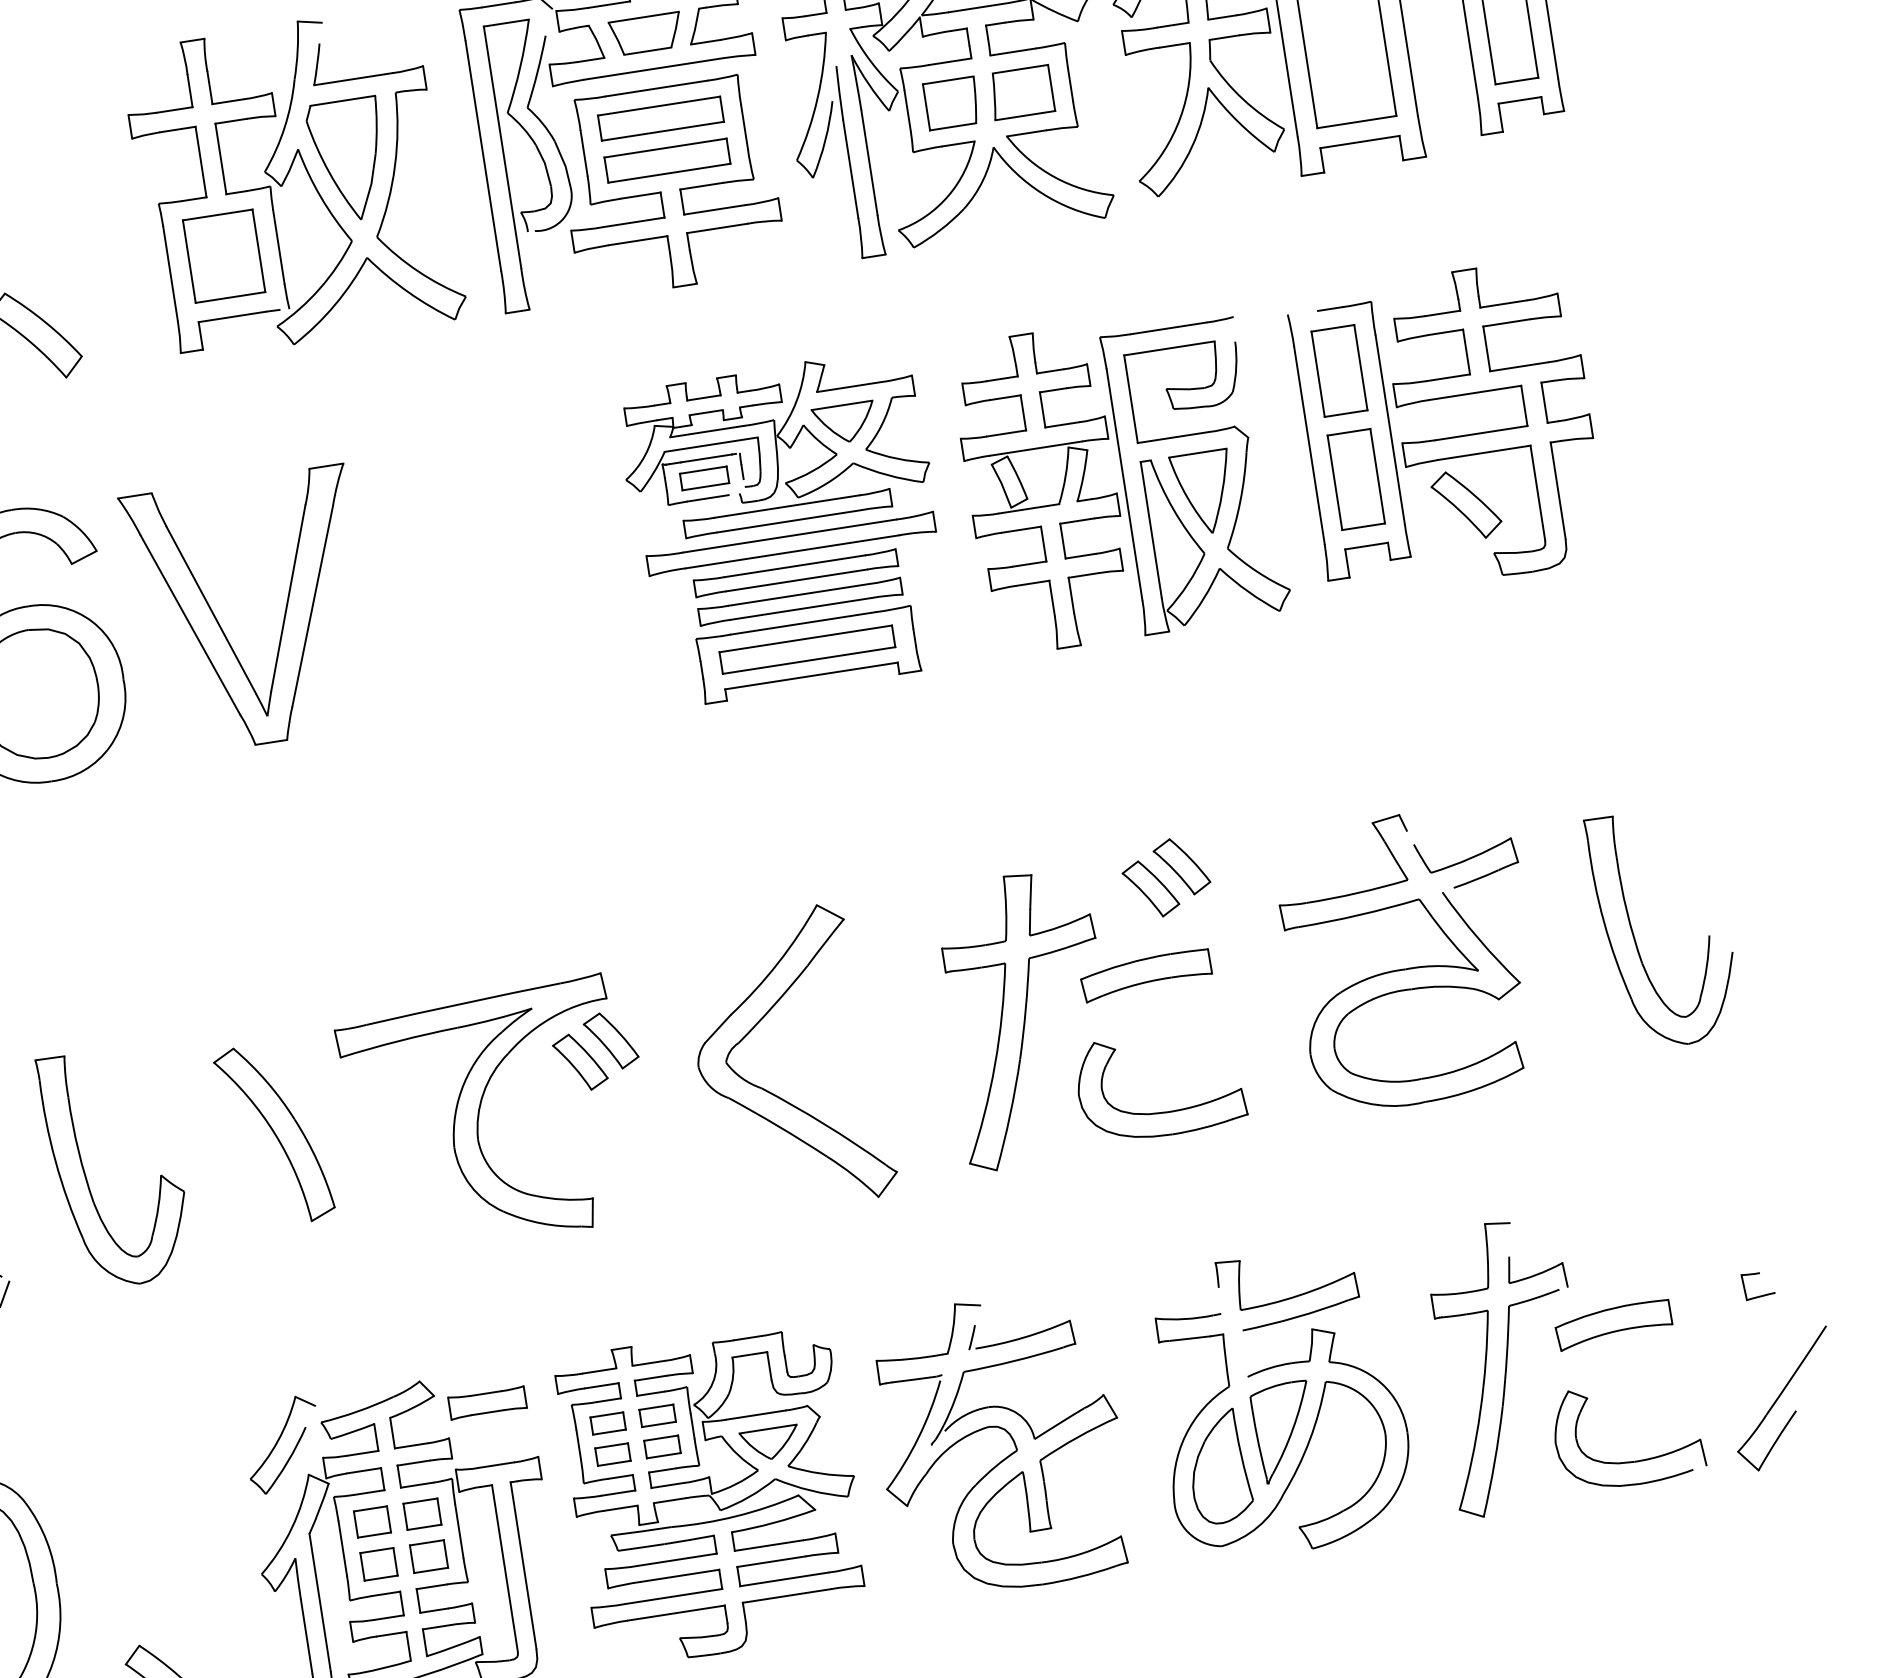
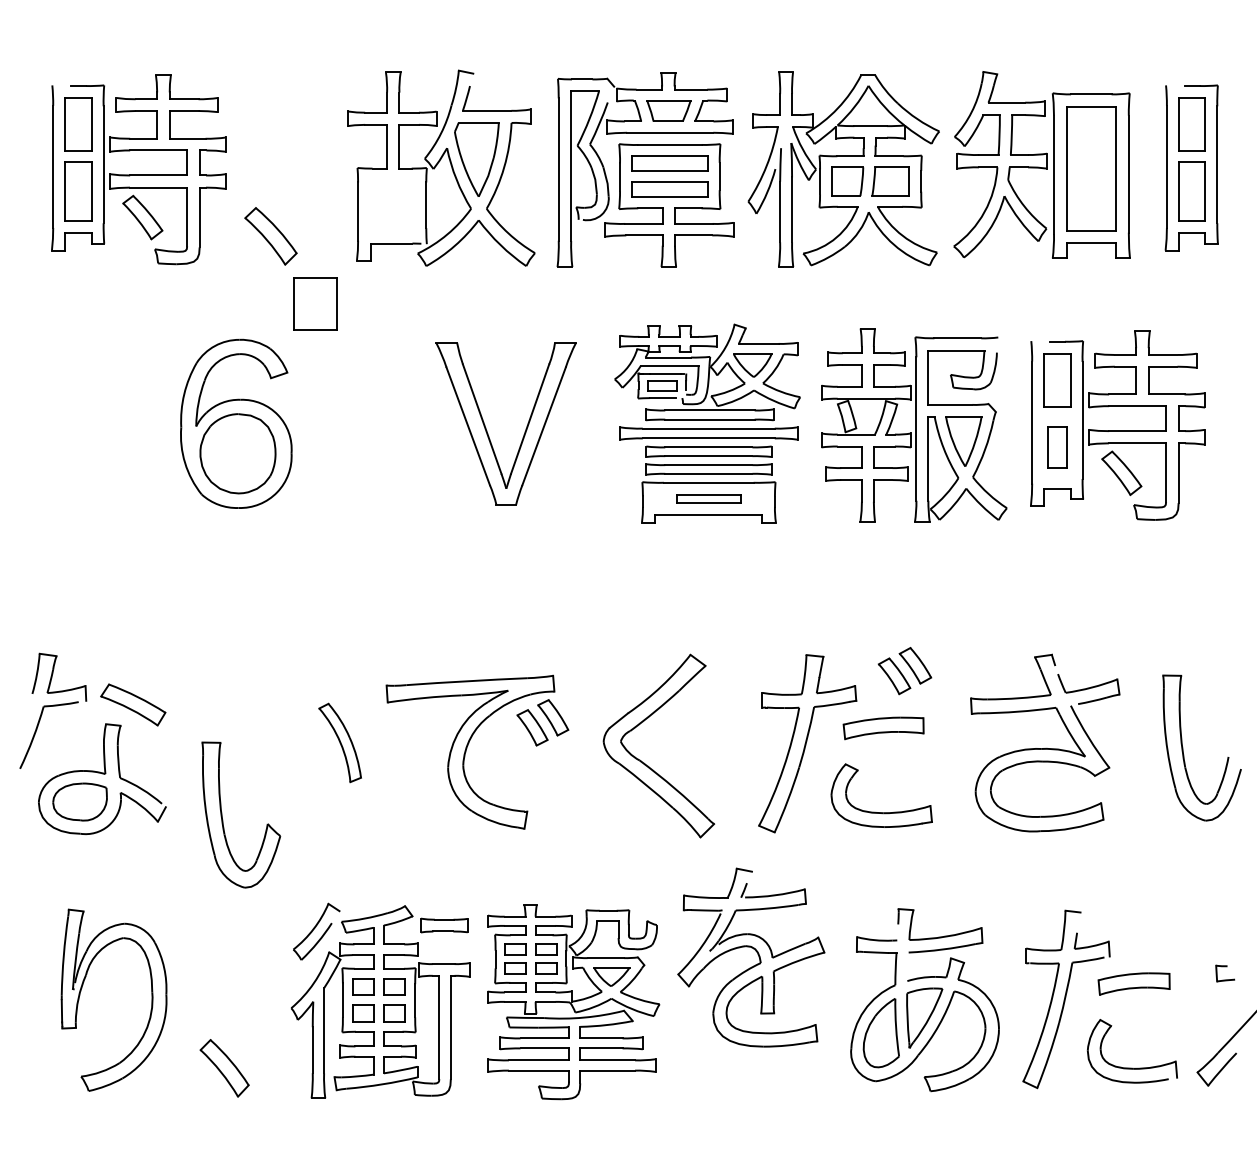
part: (224, 255) -> (315, 303), moved
part: (1356, 479) -> (1057, 447), size x0.7
part: (222, 626) -> (487, 430), moved
part: (806, 648) -> (708, 498), size x0.6
part: (272, 1134) -> (339, 742), size x0.7
part: (88, 1179) -> (223, 819), moved
part: (1009, 1437) -> (757, 954), moved

